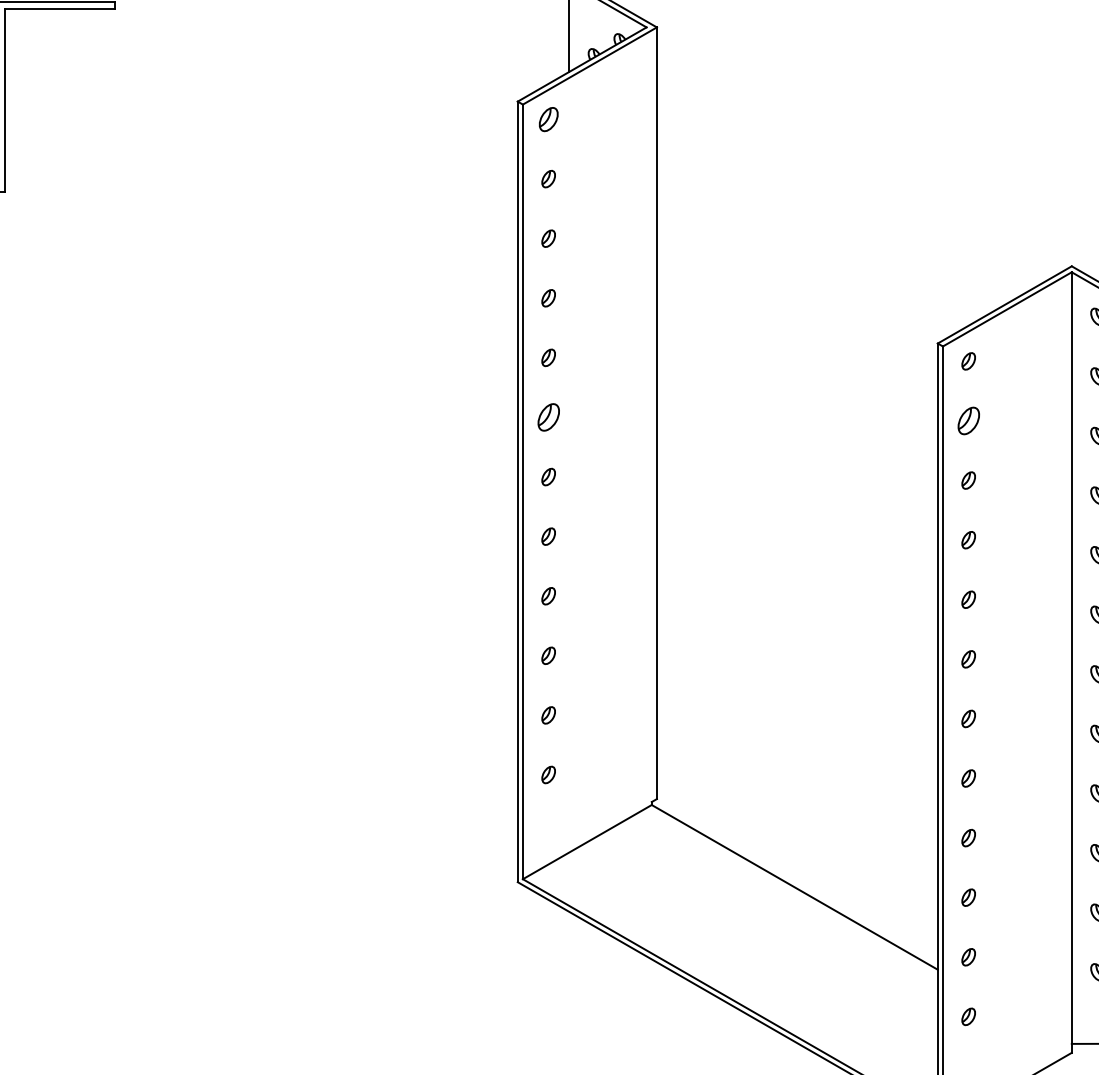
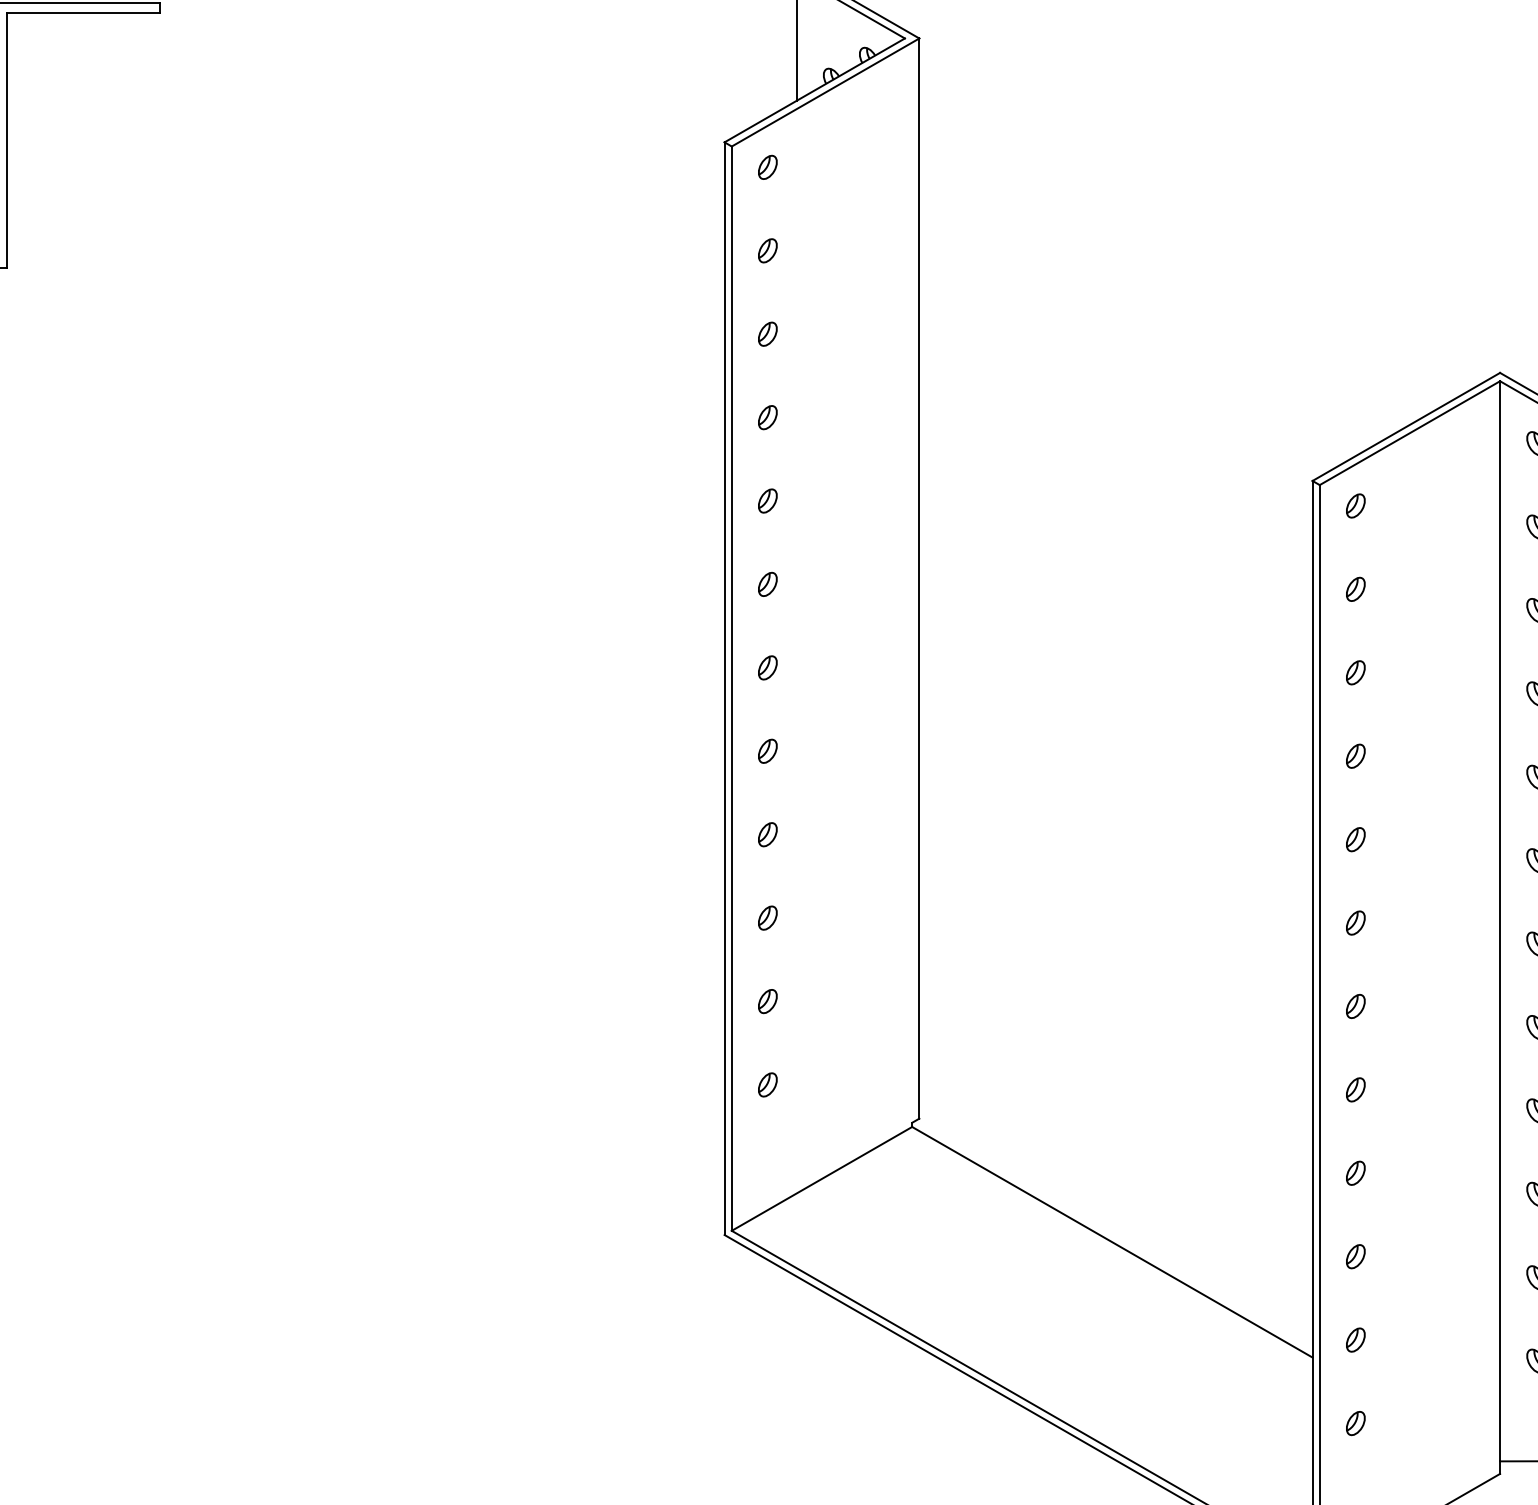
part: (548, 119) -> (767, 167), size x0.71
part: (548, 417) -> (767, 584), size x0.62
part: (968, 420) -> (1355, 588), size x0.62

